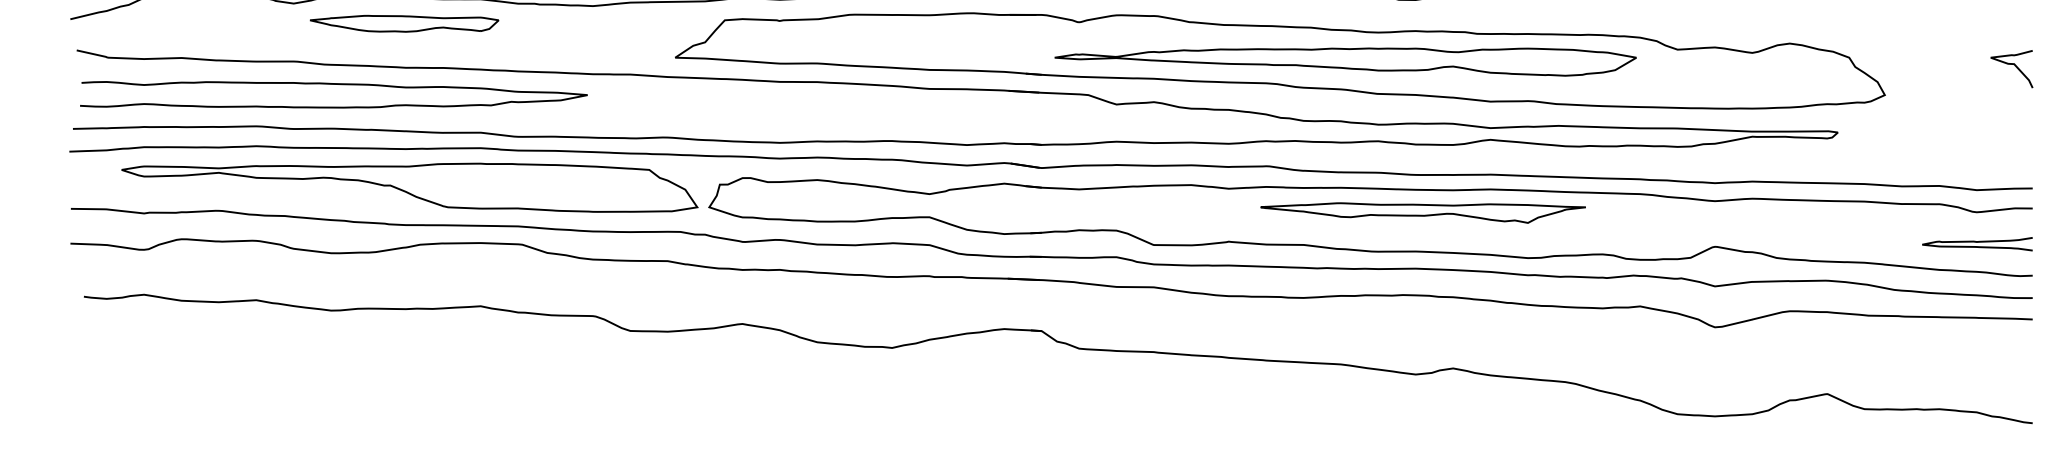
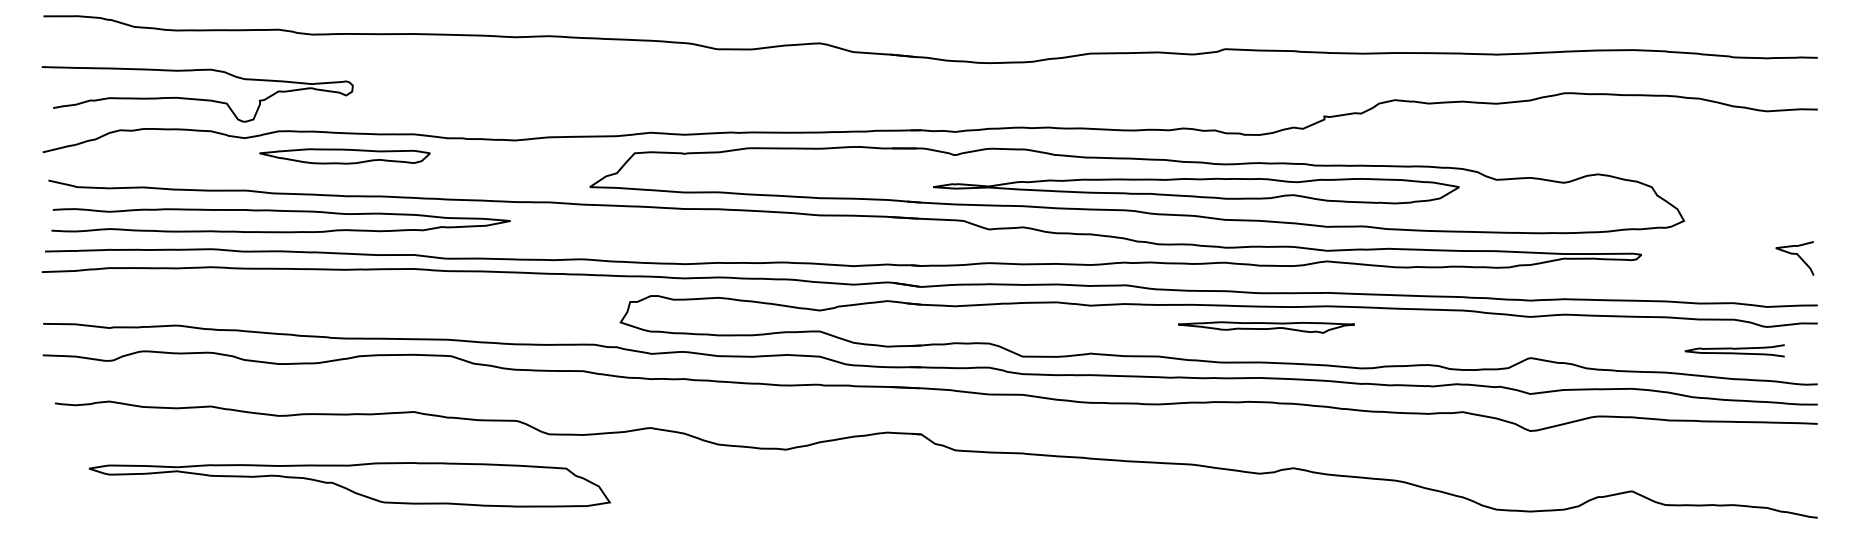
curve: (2011, 64) -> (1794, 254), moved
part: (409, 187) -> (349, 484), moved
part: (1423, 212) -> (1266, 327), size x0.6
curve: (1977, 242) -> (1734, 349), moved

